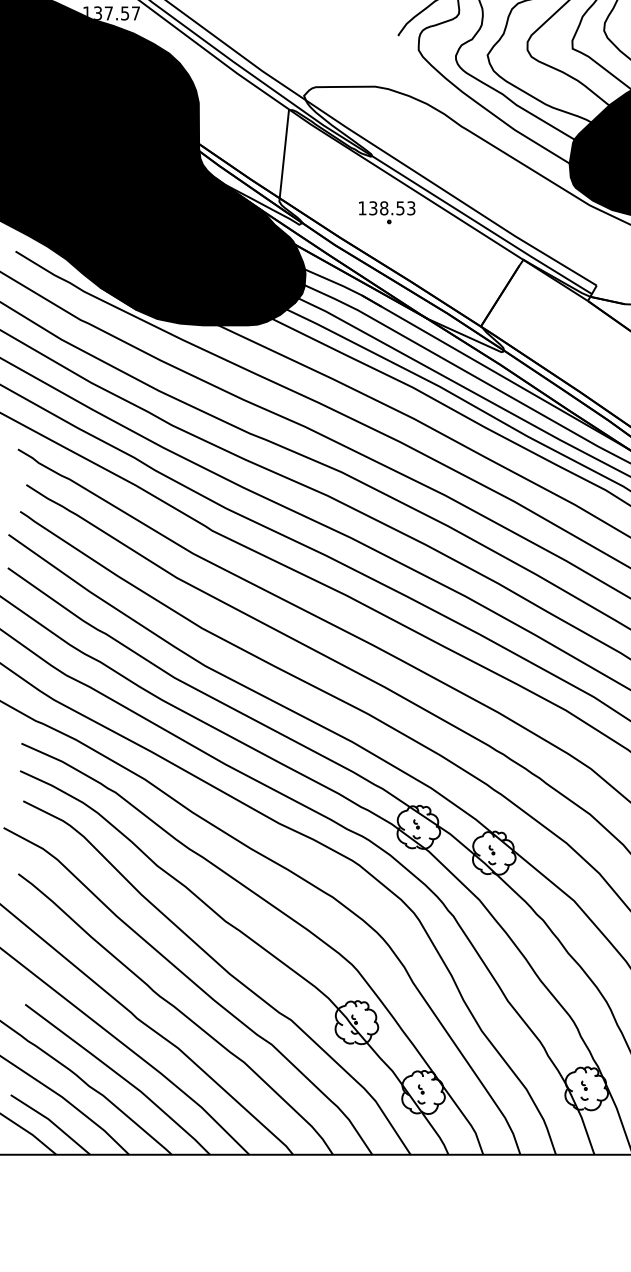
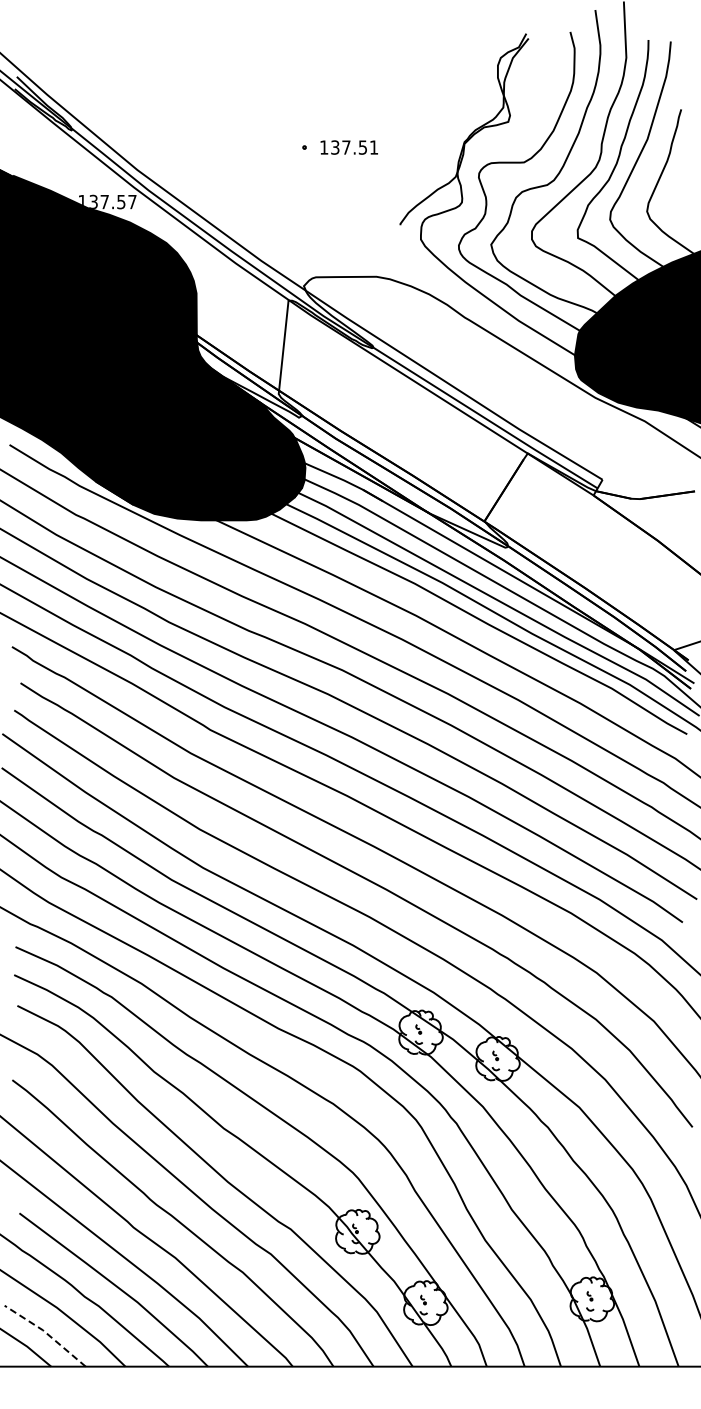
part: (386, 212) -> (388, 405), removed
line: (51, 1122) -> (46, 1333), solid -> dashed

